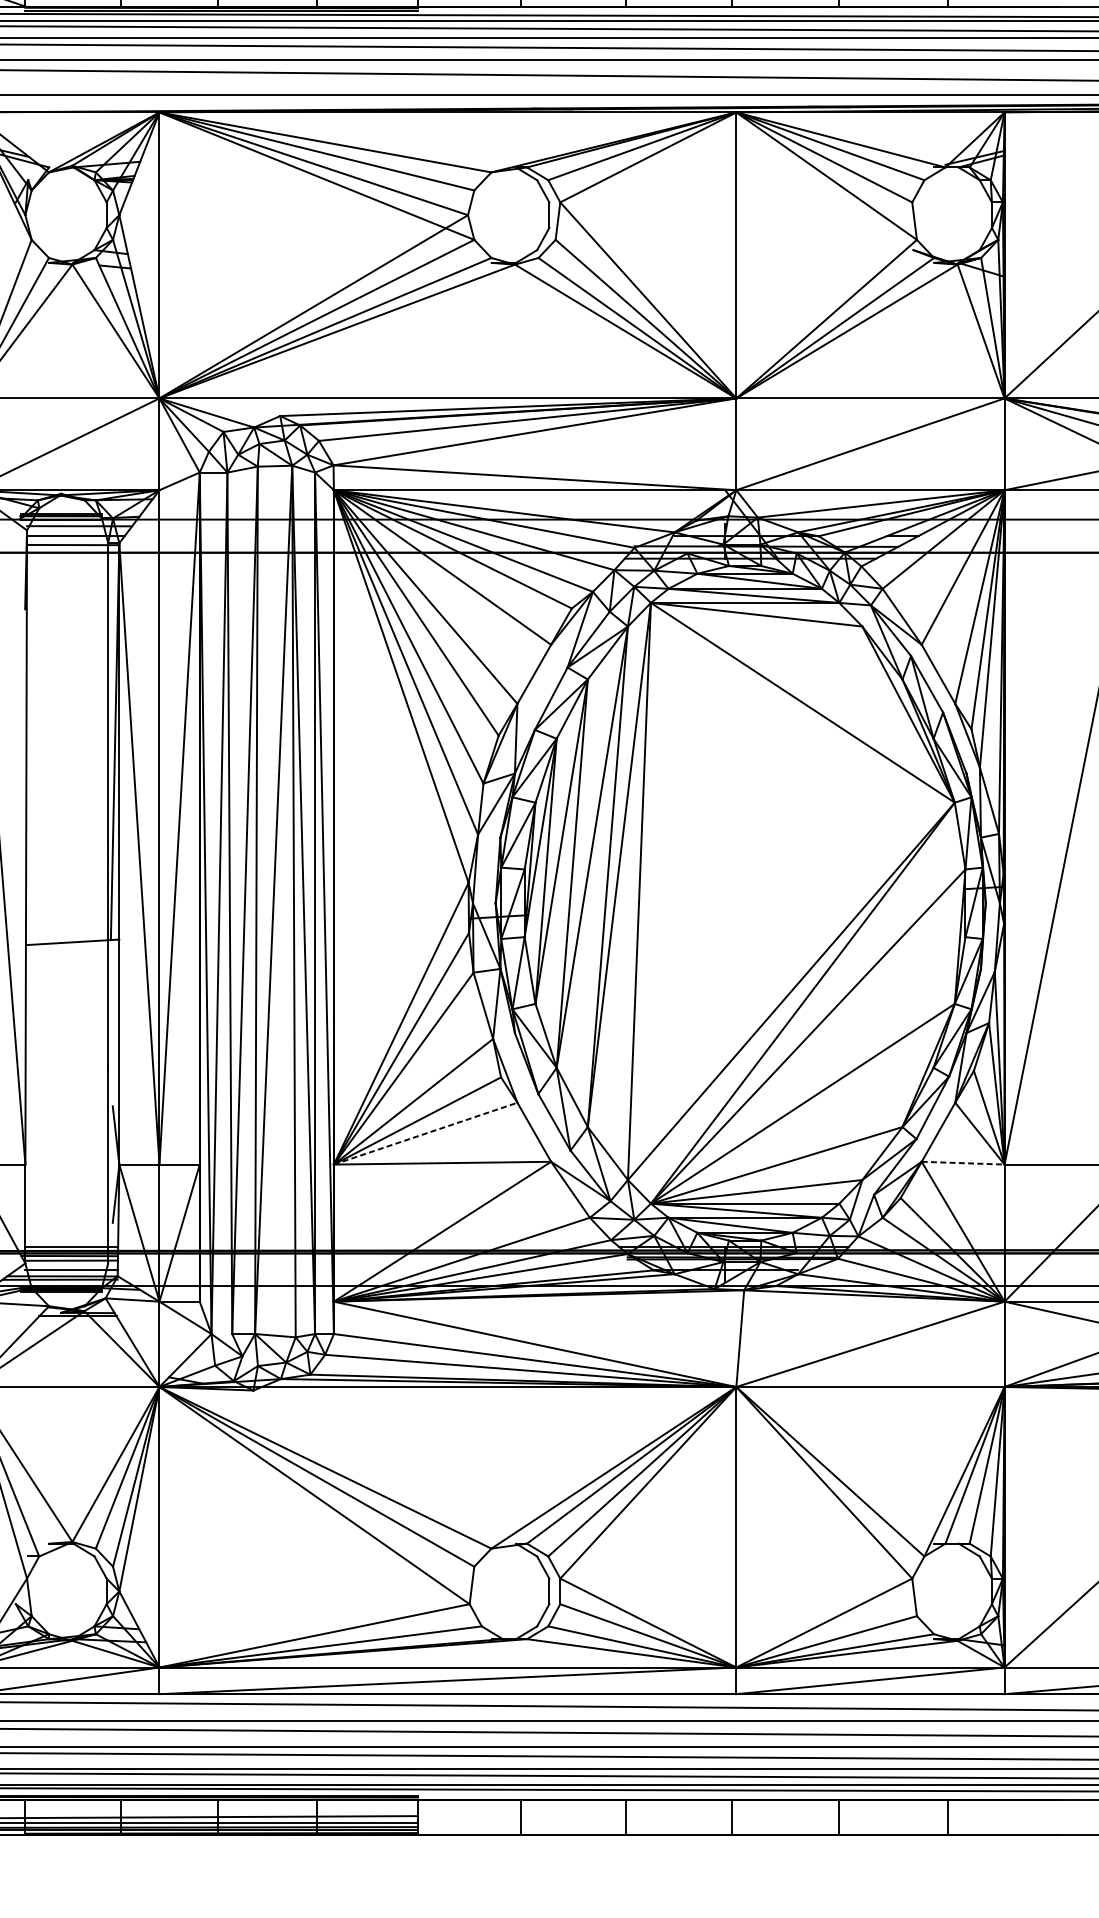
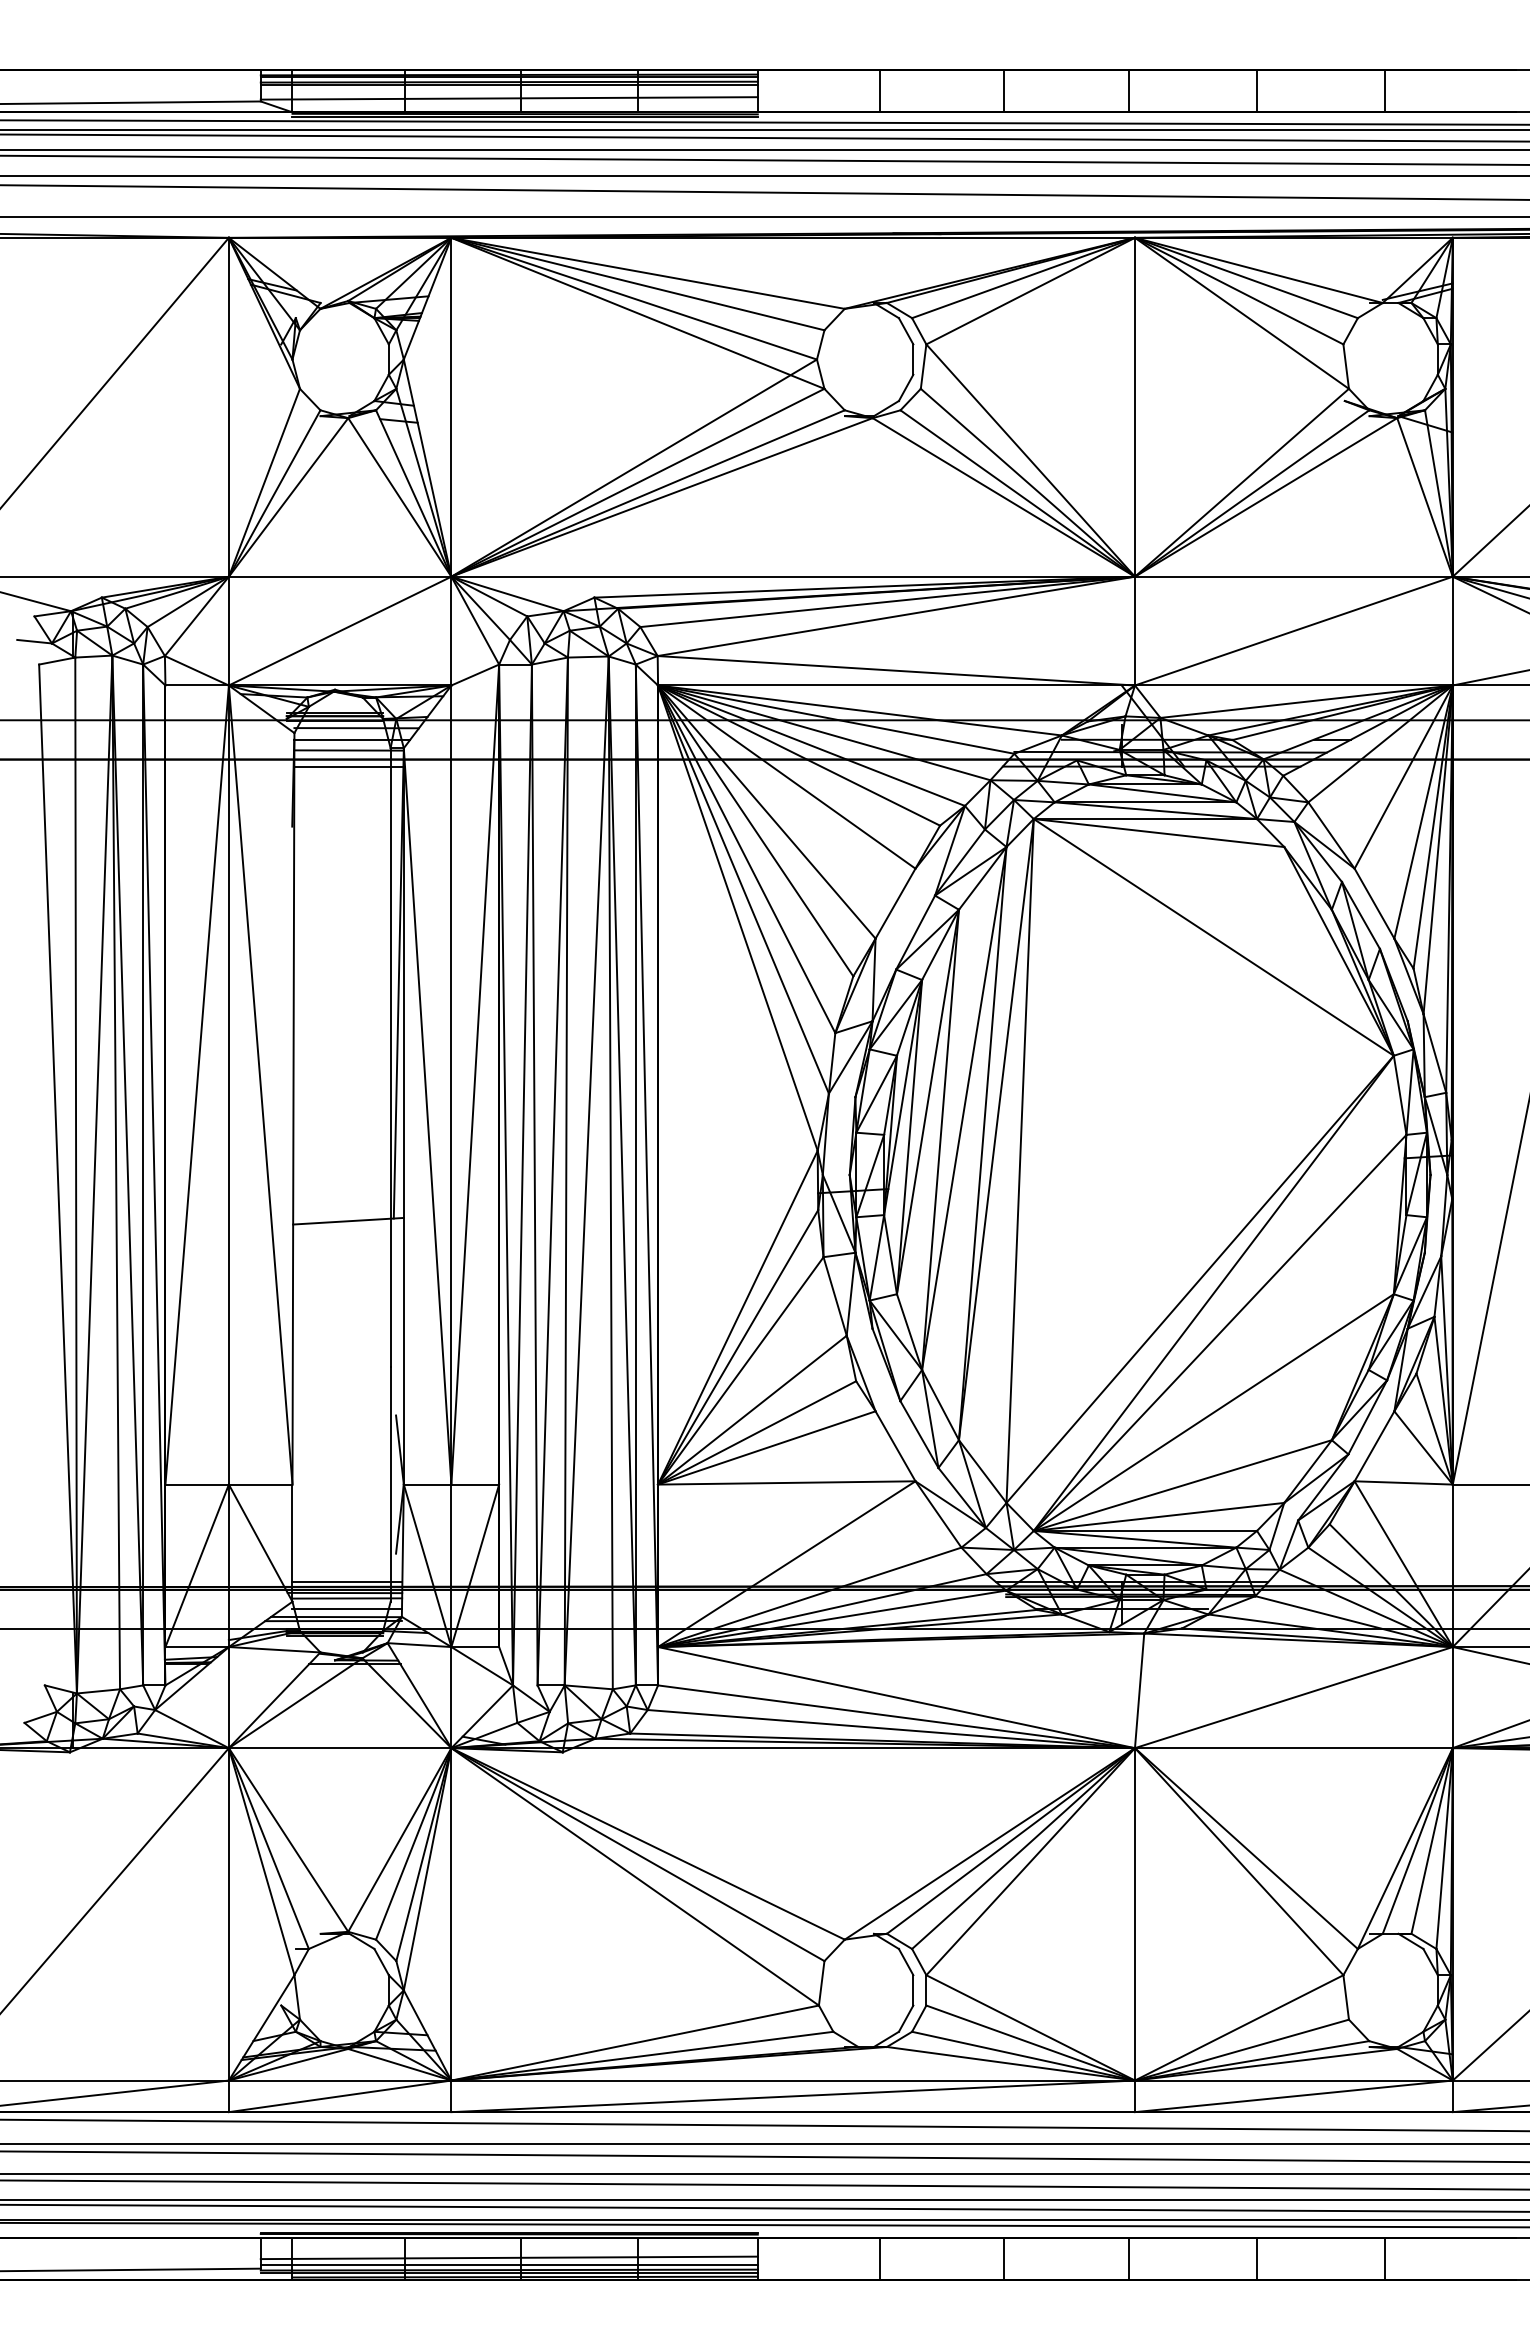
line: (73, 558) -> (349, 766), added
line: (425, 1133) -> (766, 1447), dashed -> solid
line: (963, 1162) -> (1404, 1482), dashed -> solid

